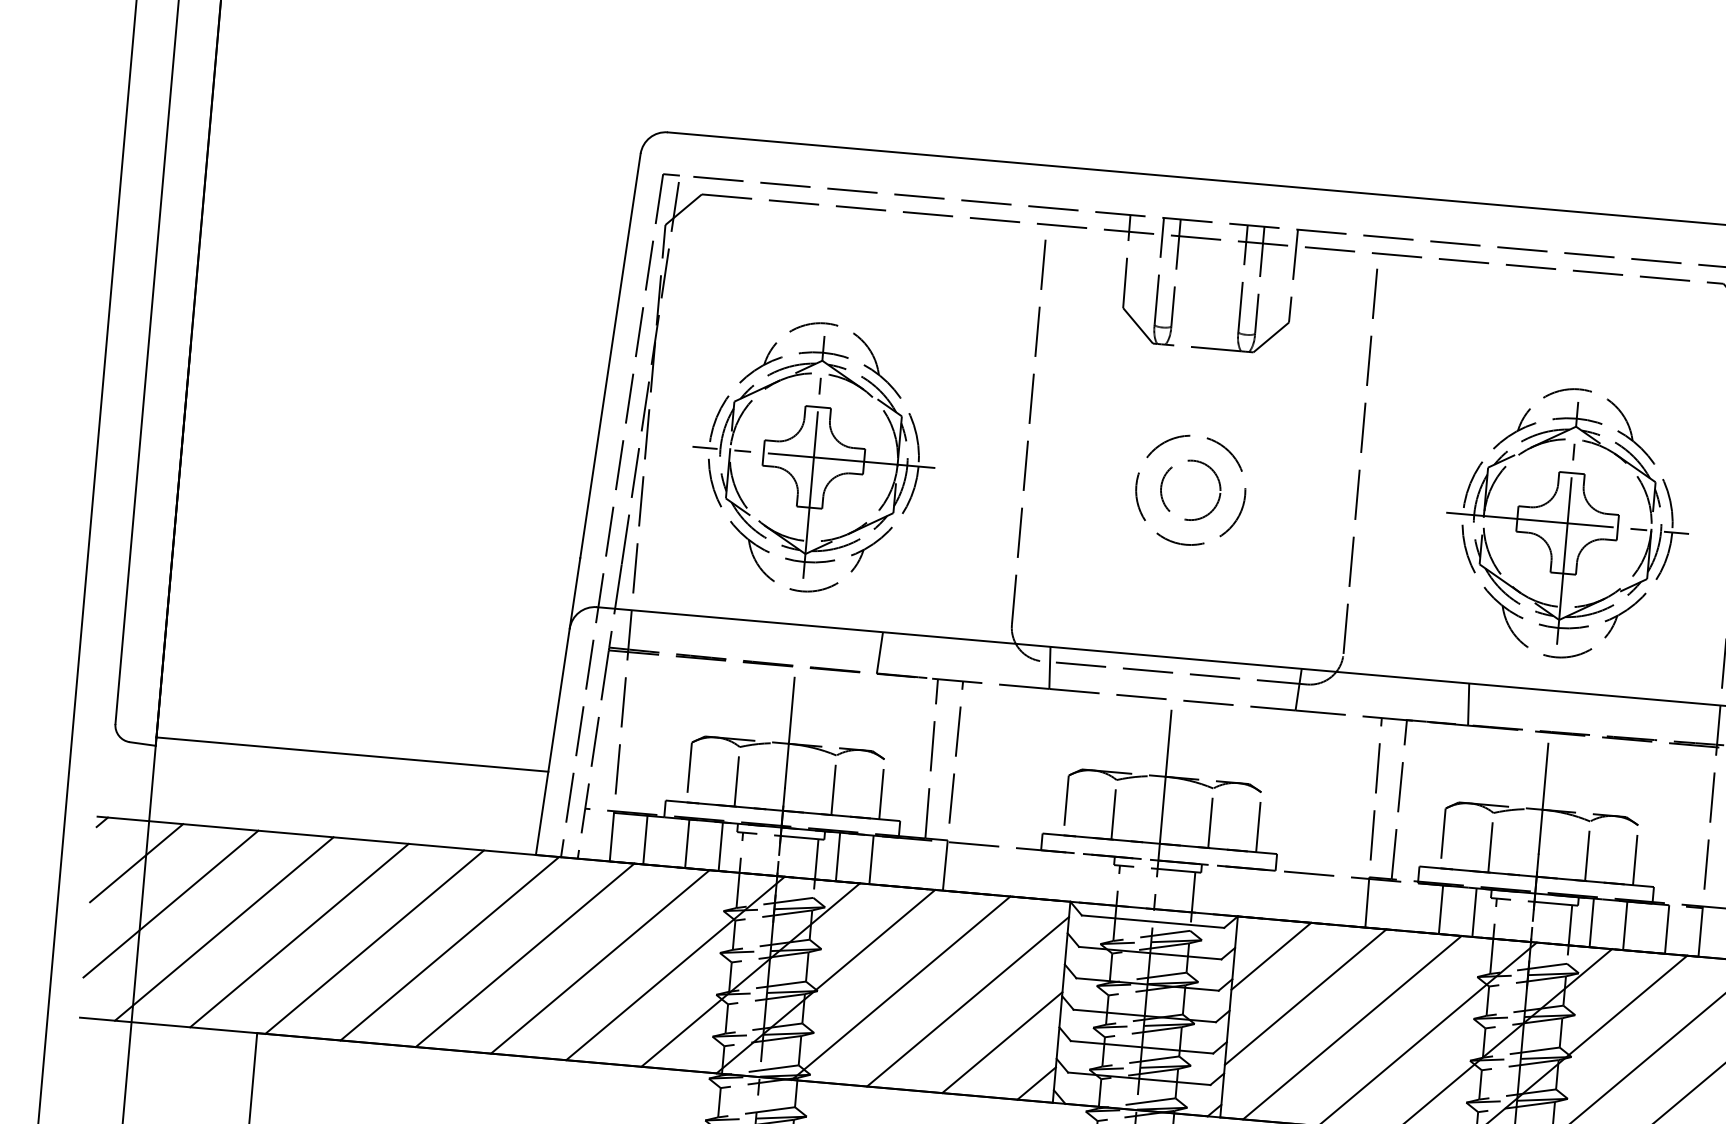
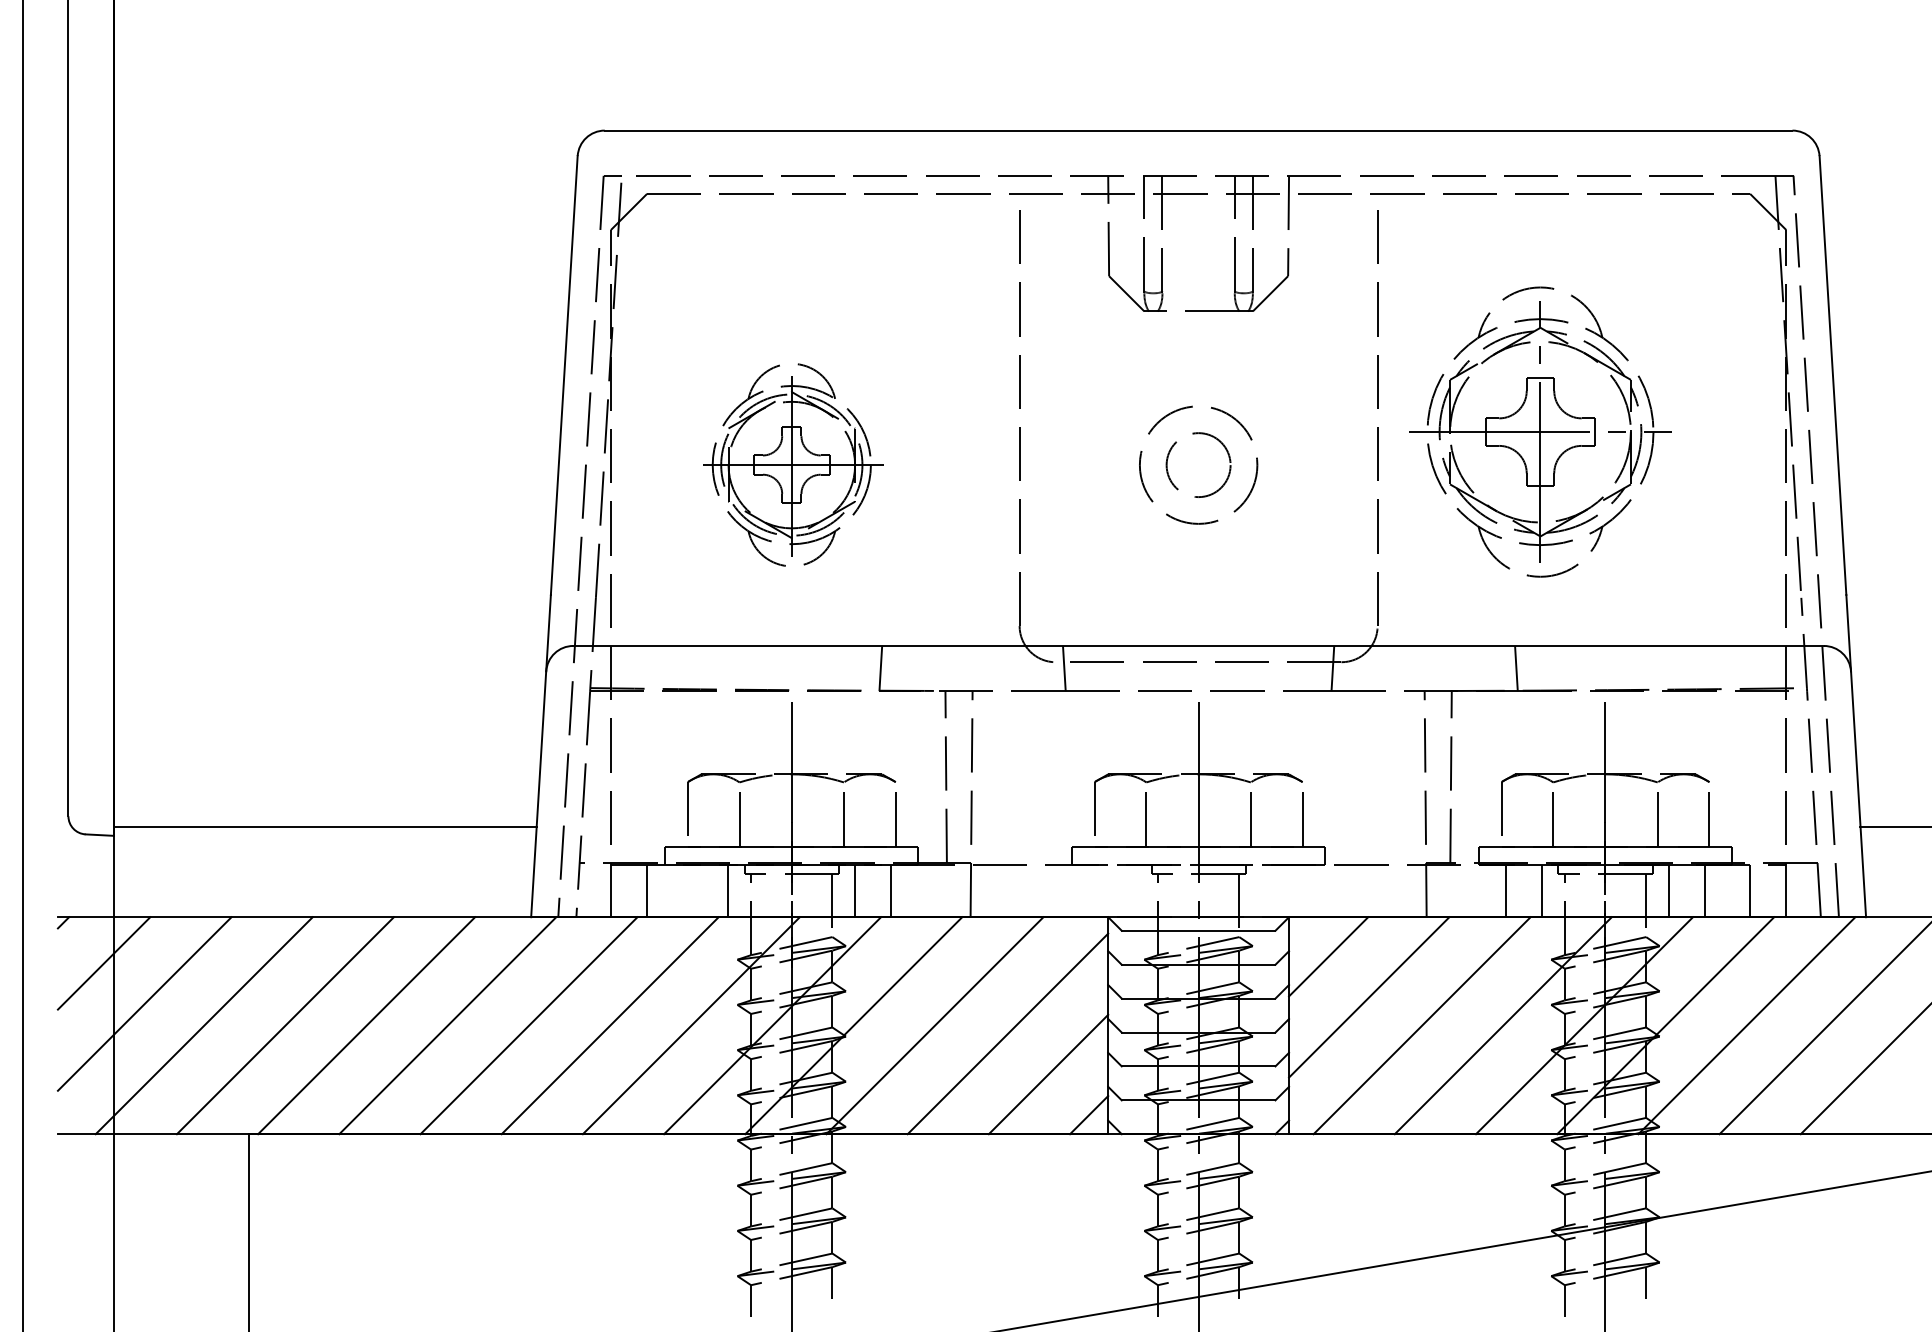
part: (813, 456) -> (791, 464), size x0.7
part: (1567, 522) -> (1540, 431), moved
line: (687, 843) -> (692, 890), removed

